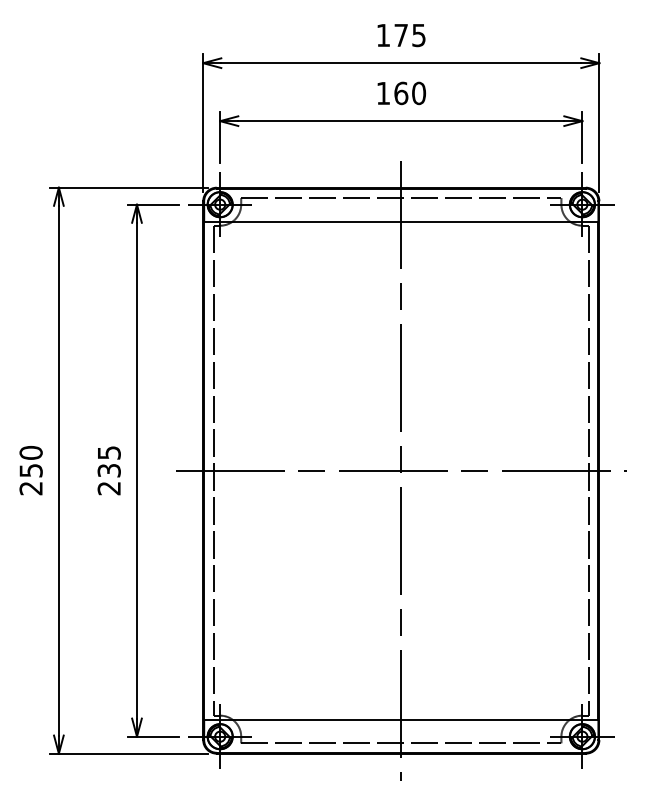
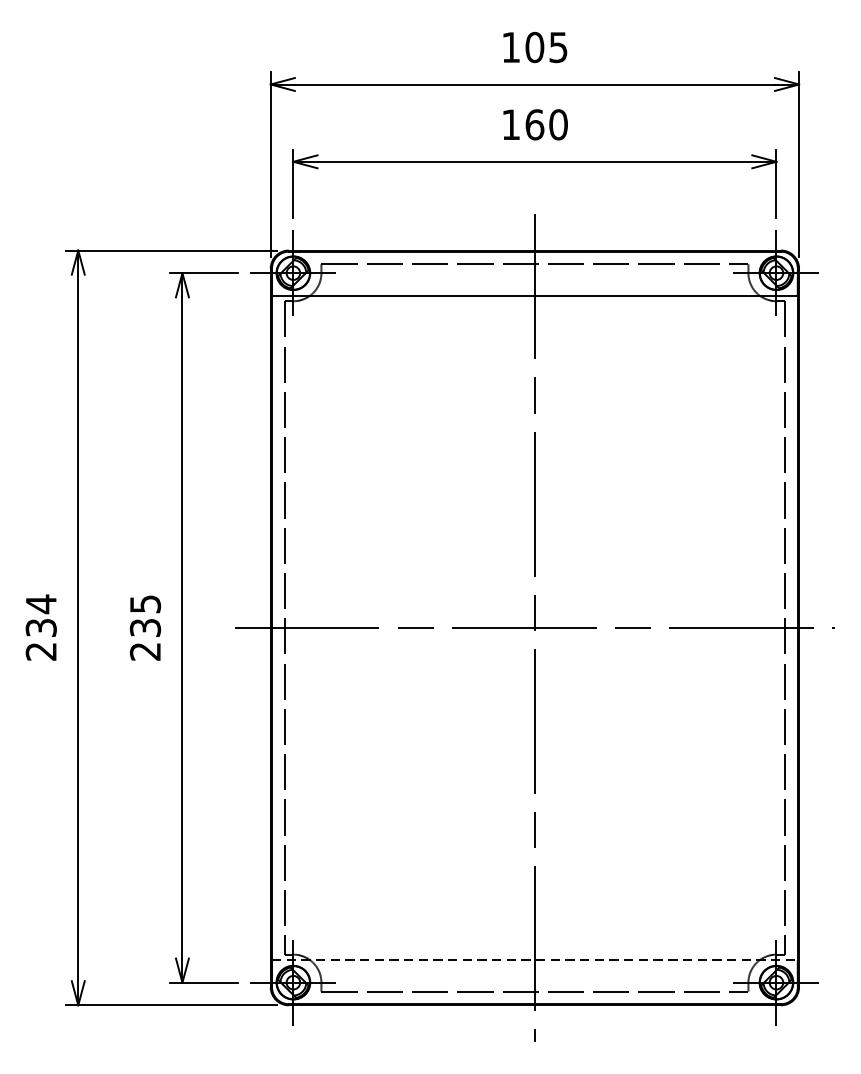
text: (401, 35) -> (535, 47), 175 -> 105
text: (30, 460) -> (40, 614), 250 -> 234
line: (401, 719) -> (535, 959), solid -> dashed

